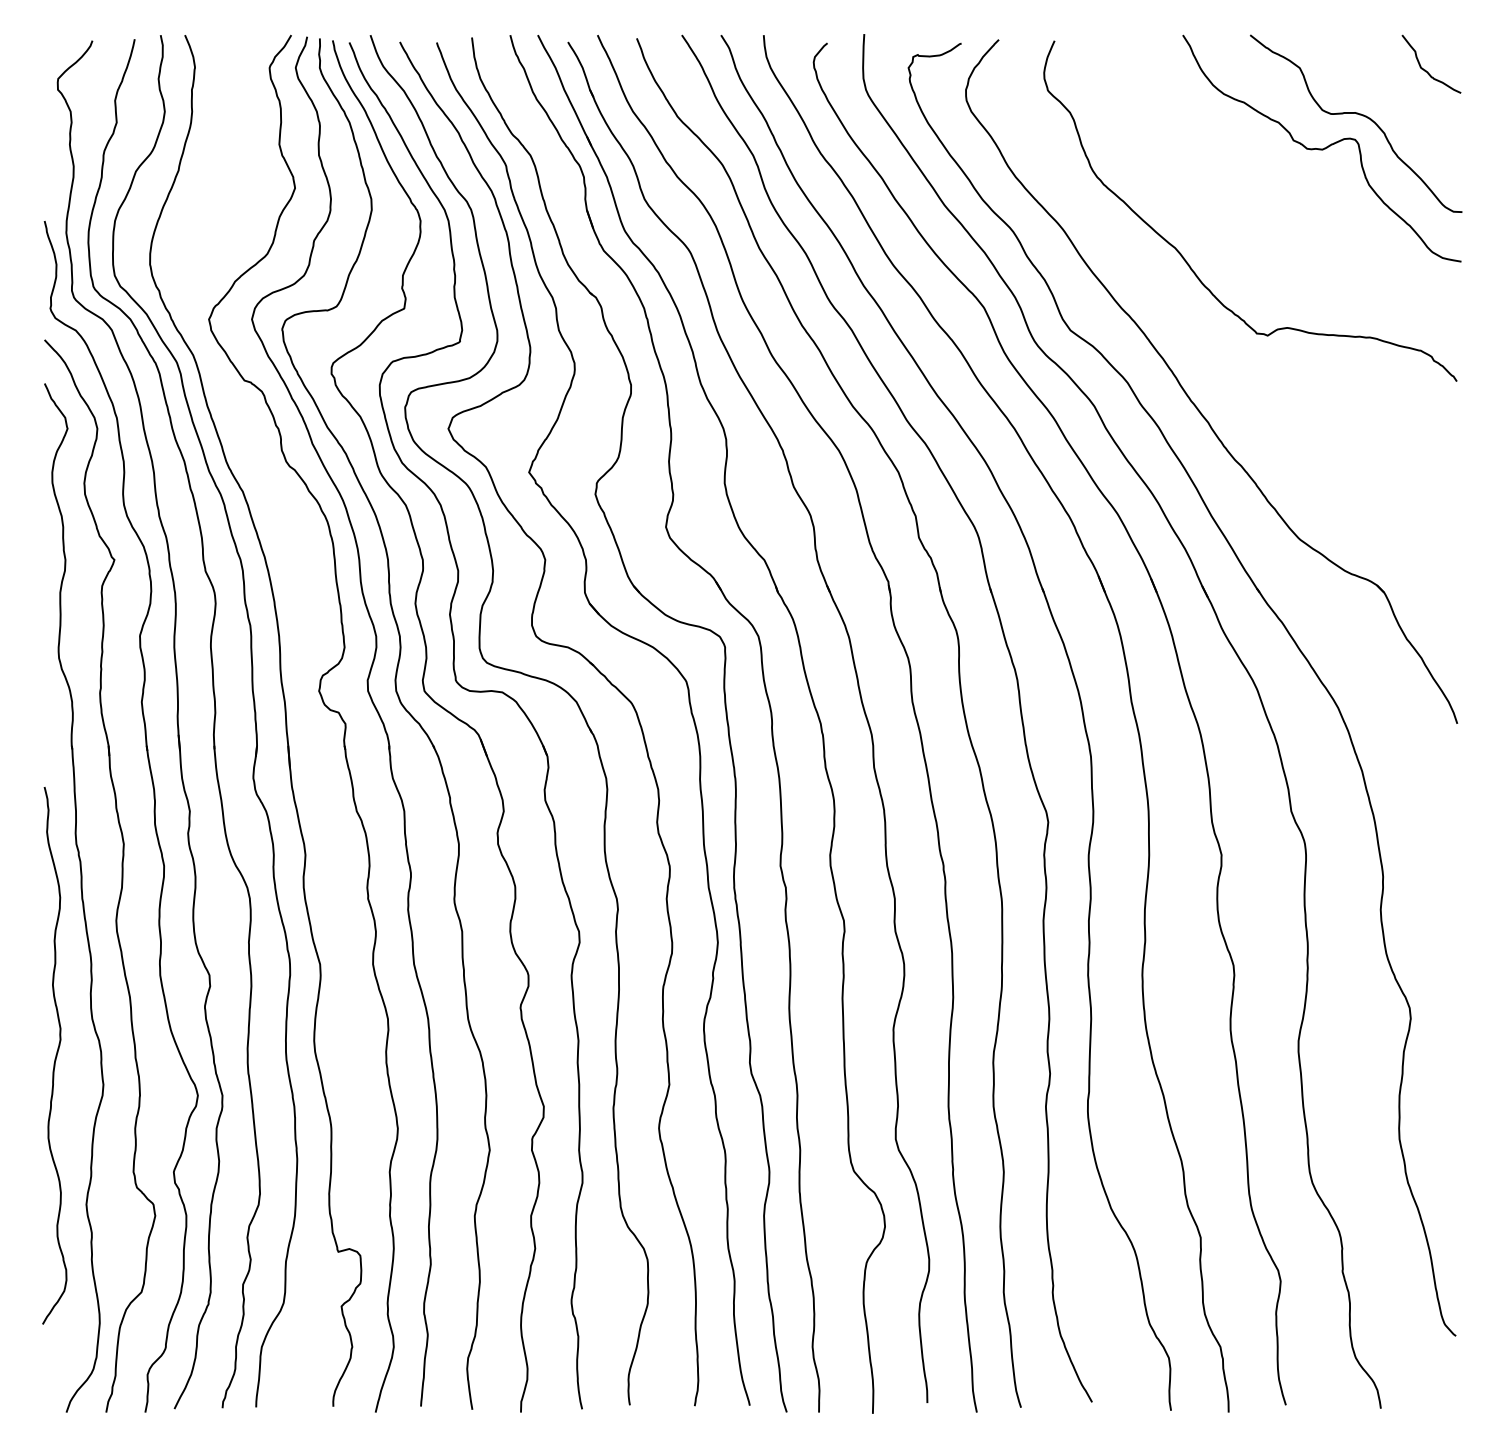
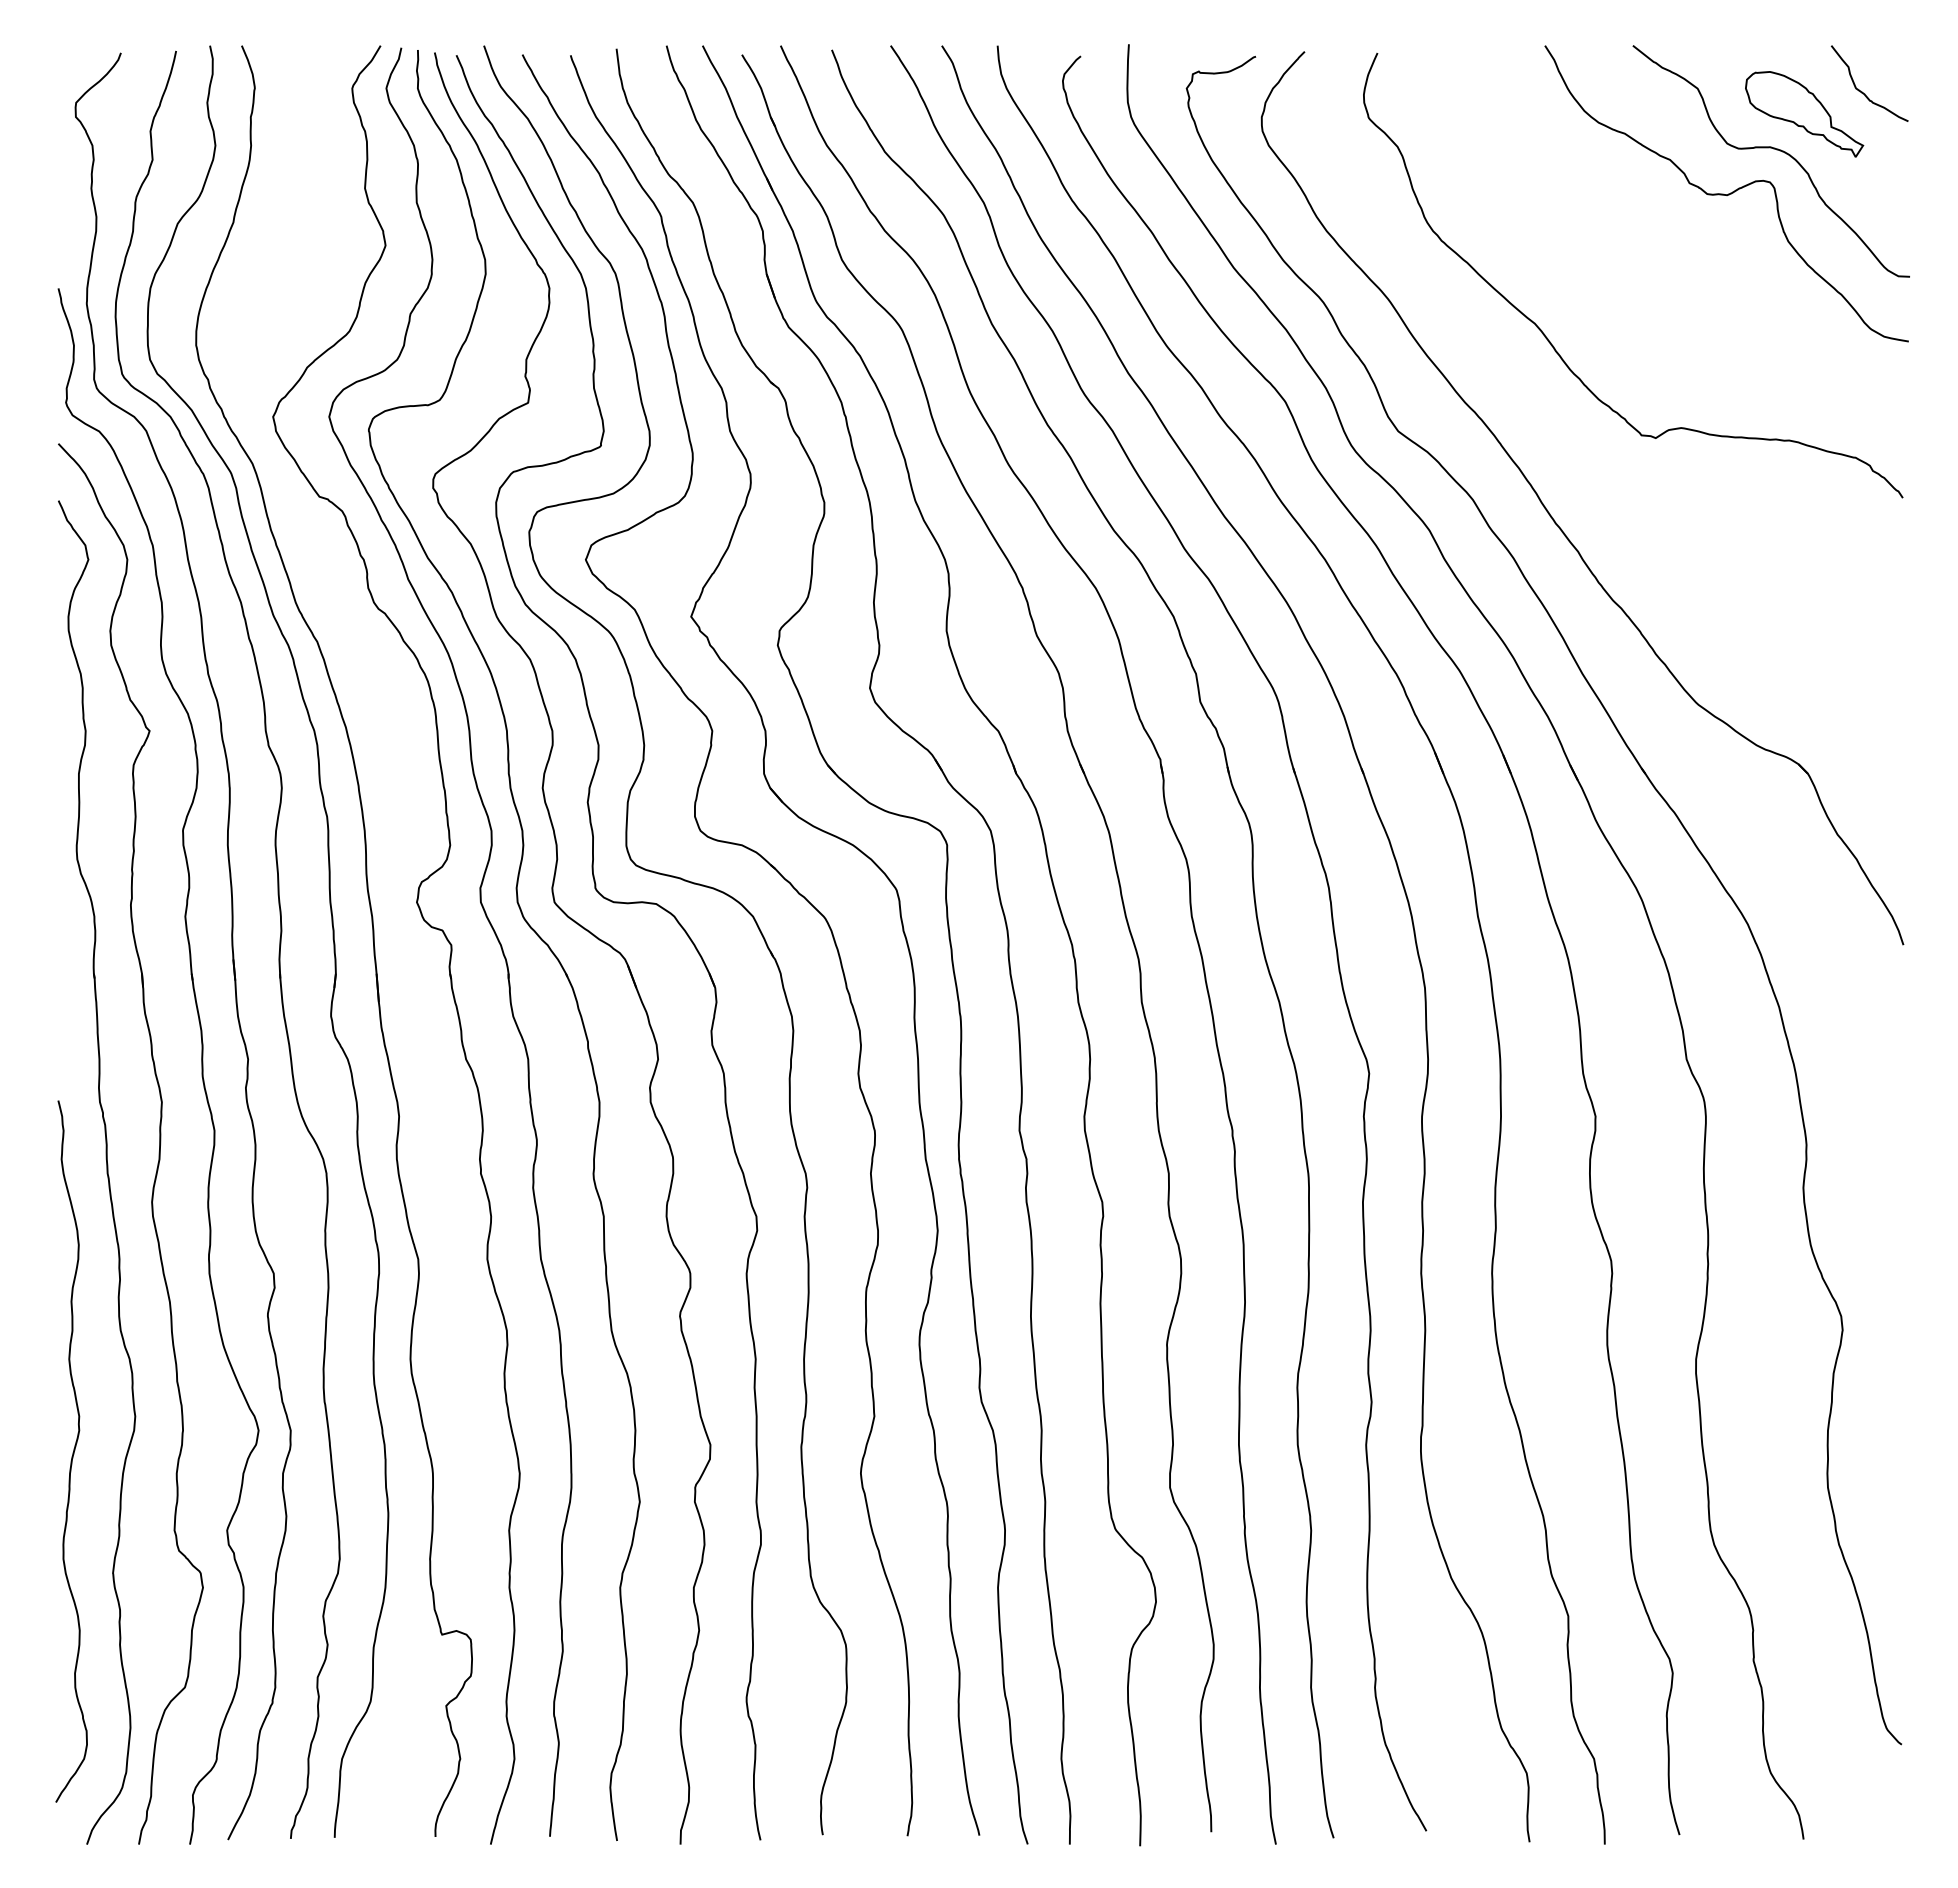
part: (1381, 87) -> (1804, 114), added
curve: (55, 1056) -> (72, 1452), moved

